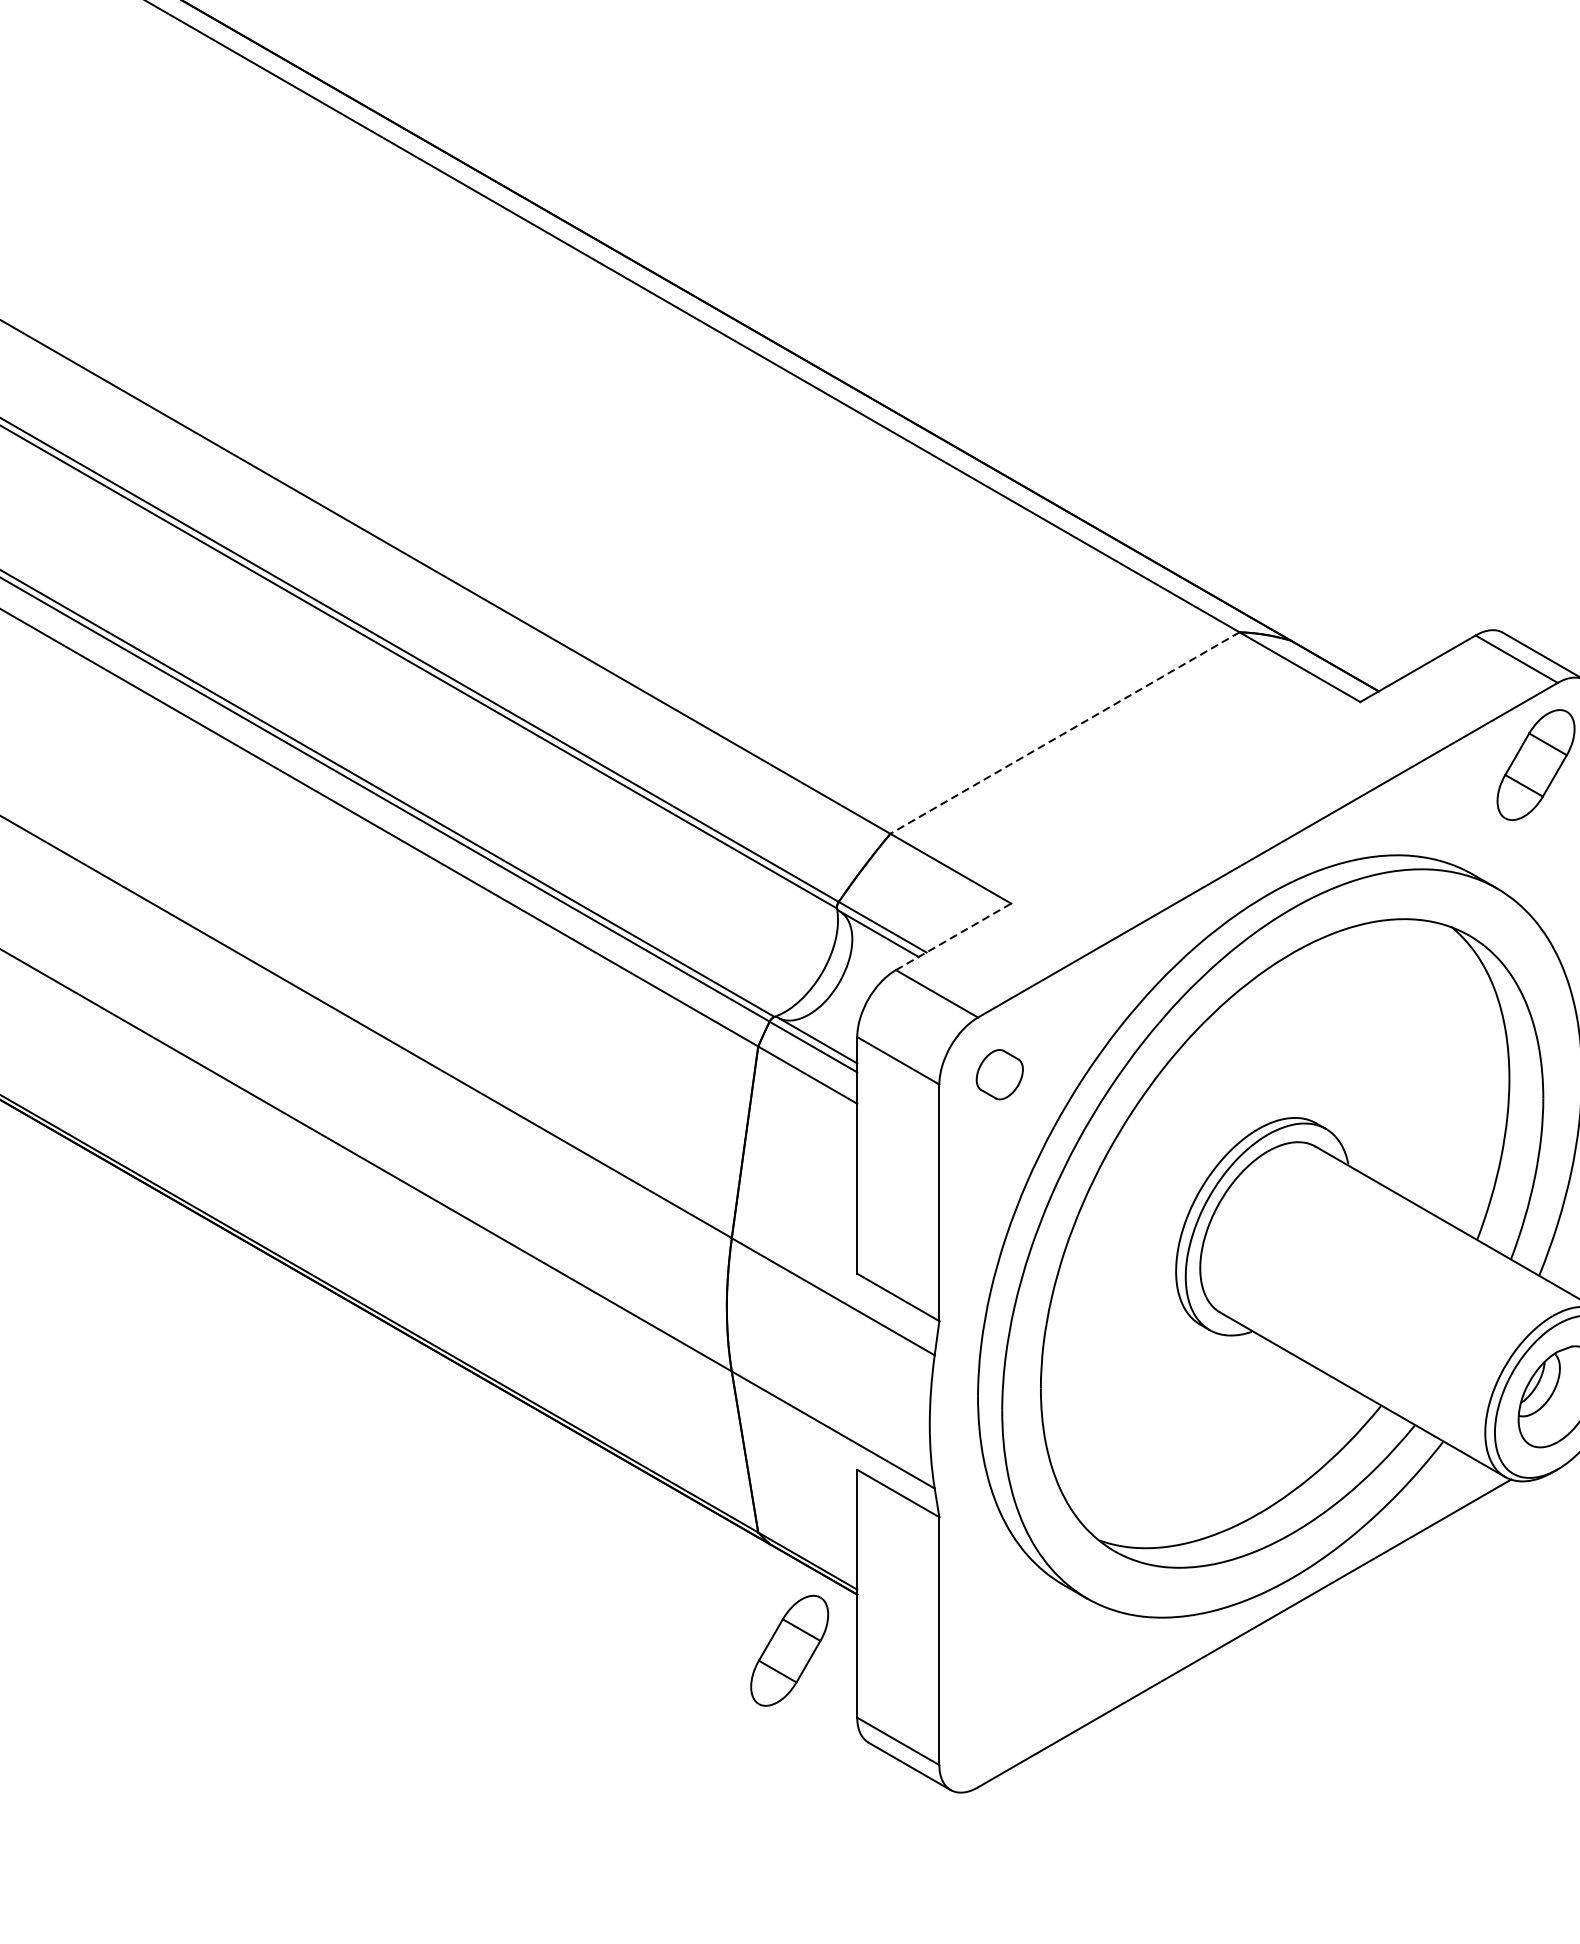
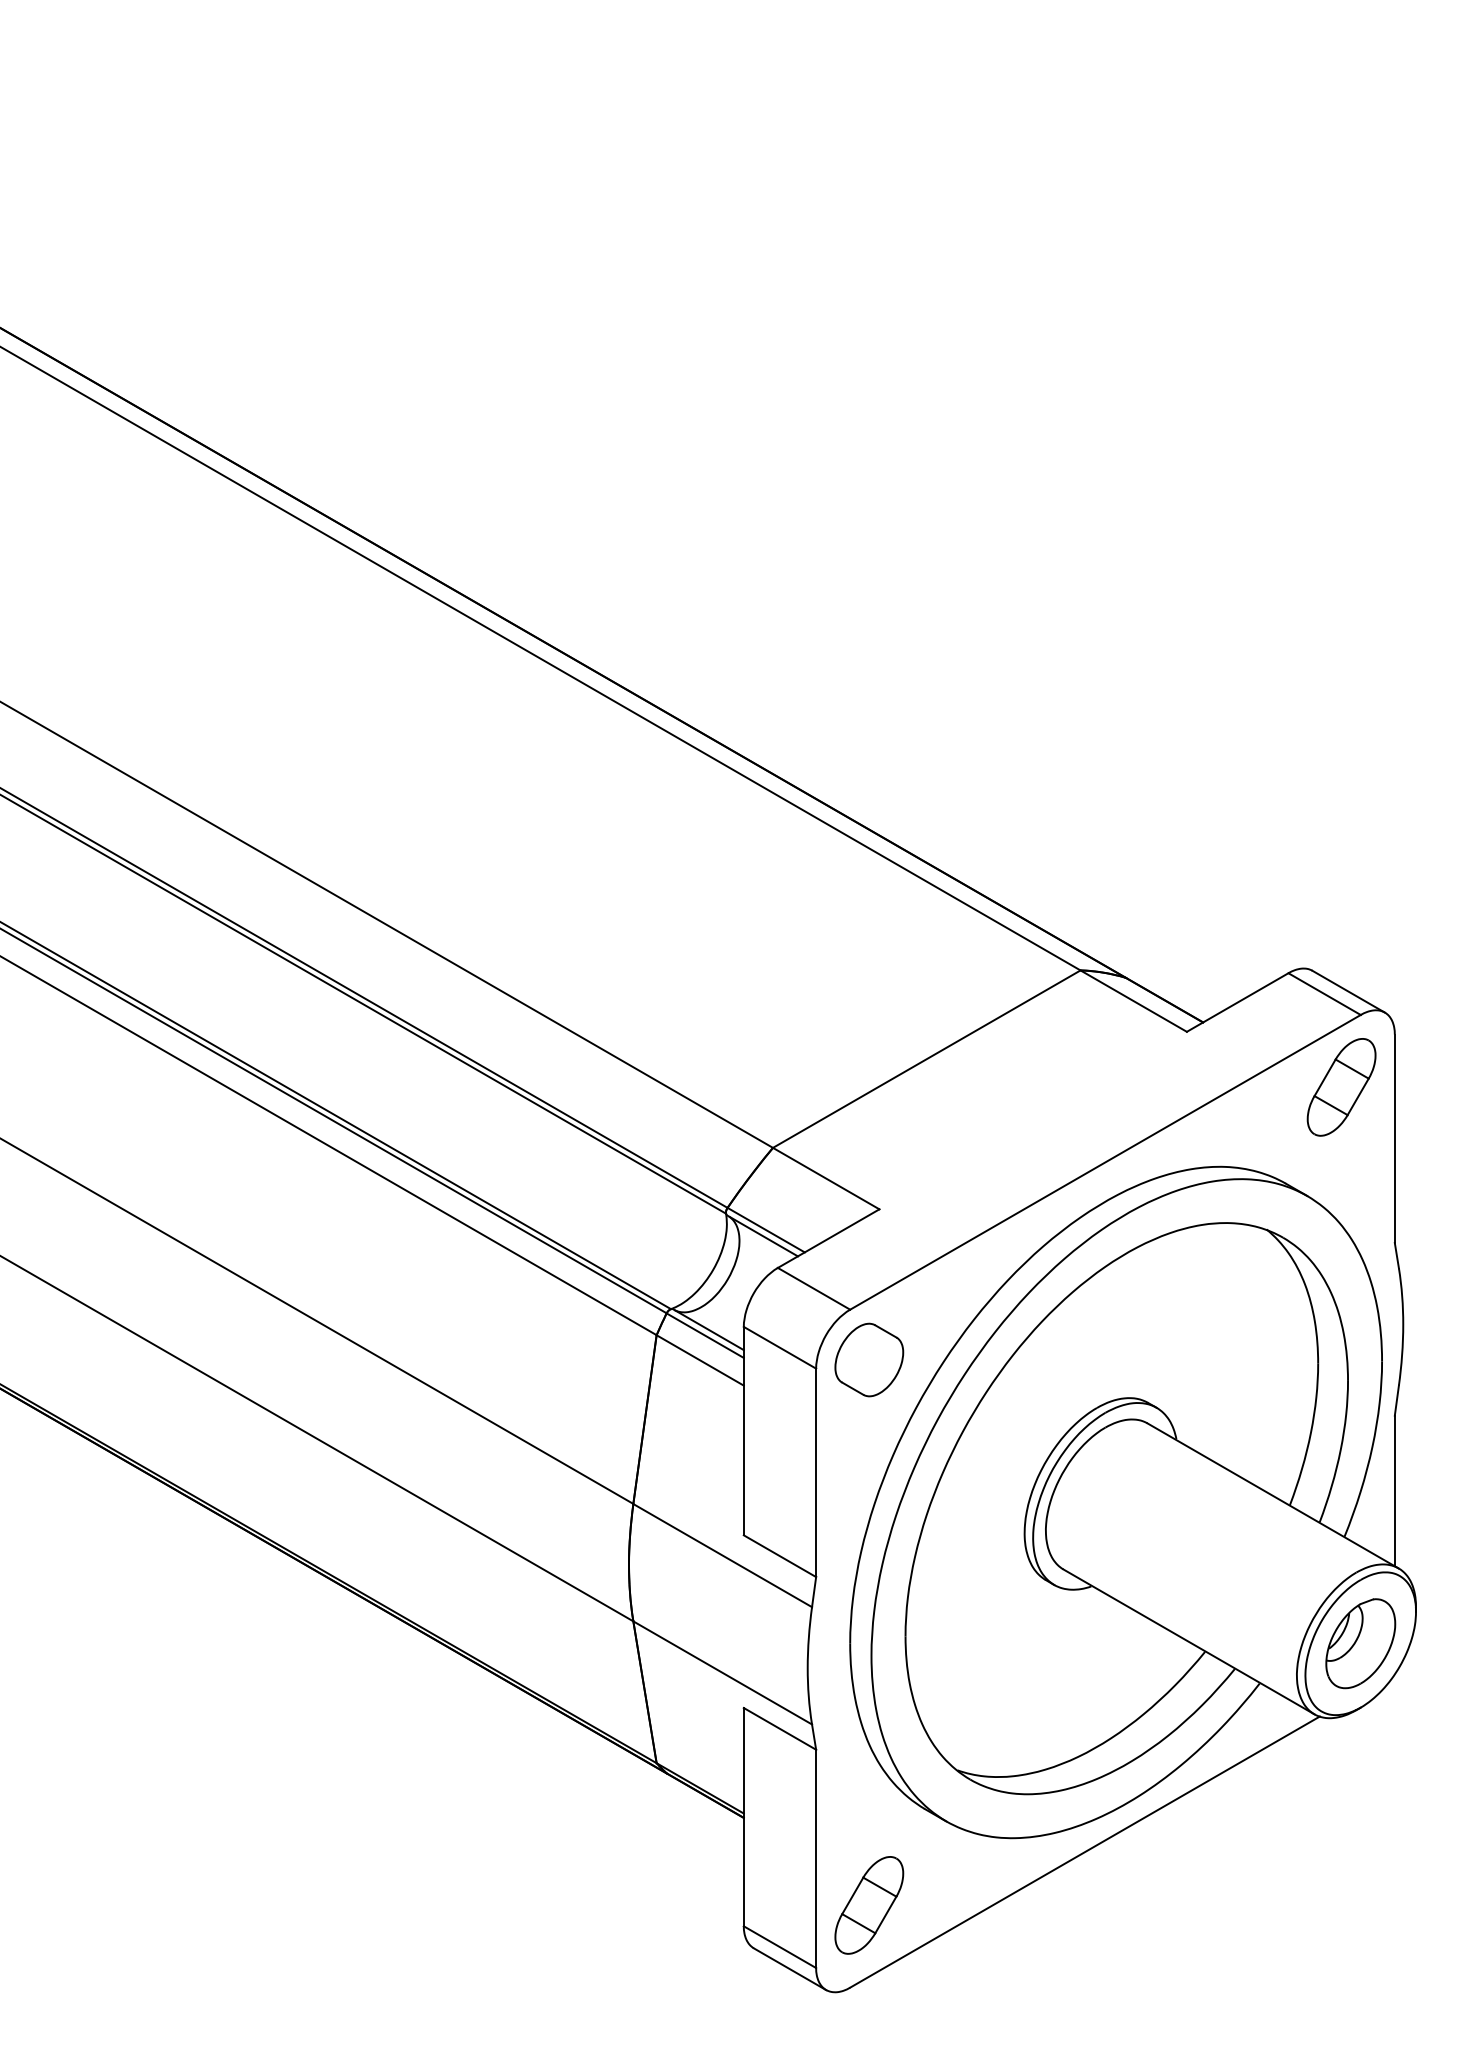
line: (1064, 733) -> (926, 1059), dashed -> solid
line: (953, 936) -> (828, 1238), dashed -> solid
part: (999, 1074) -> (869, 1359), size x1.67
part: (789, 1650) -> (869, 1905), moved

